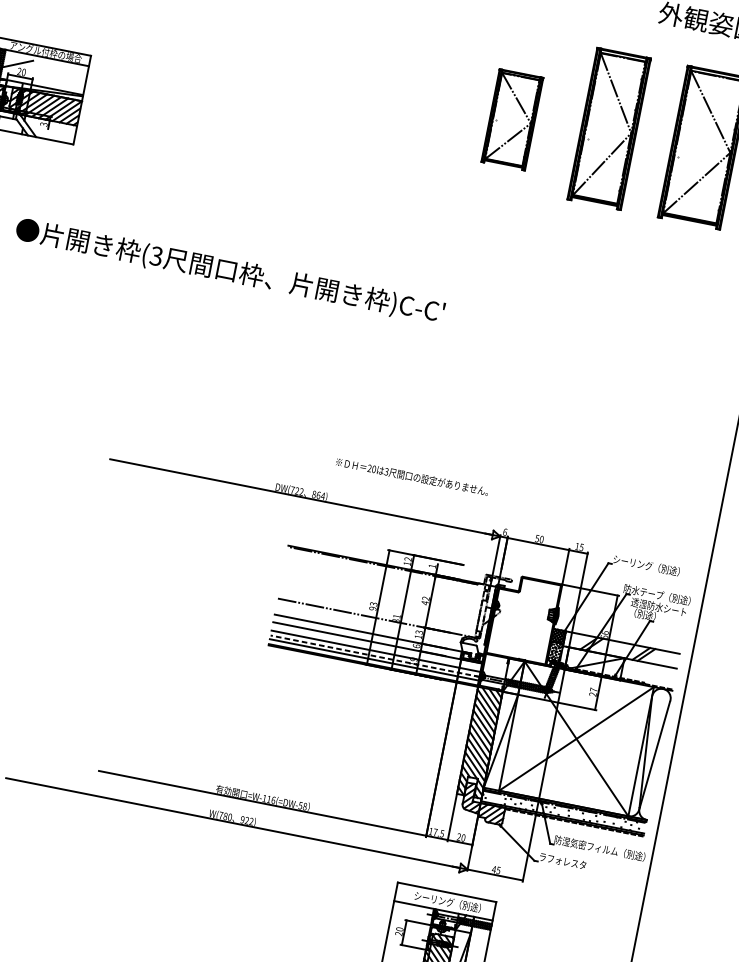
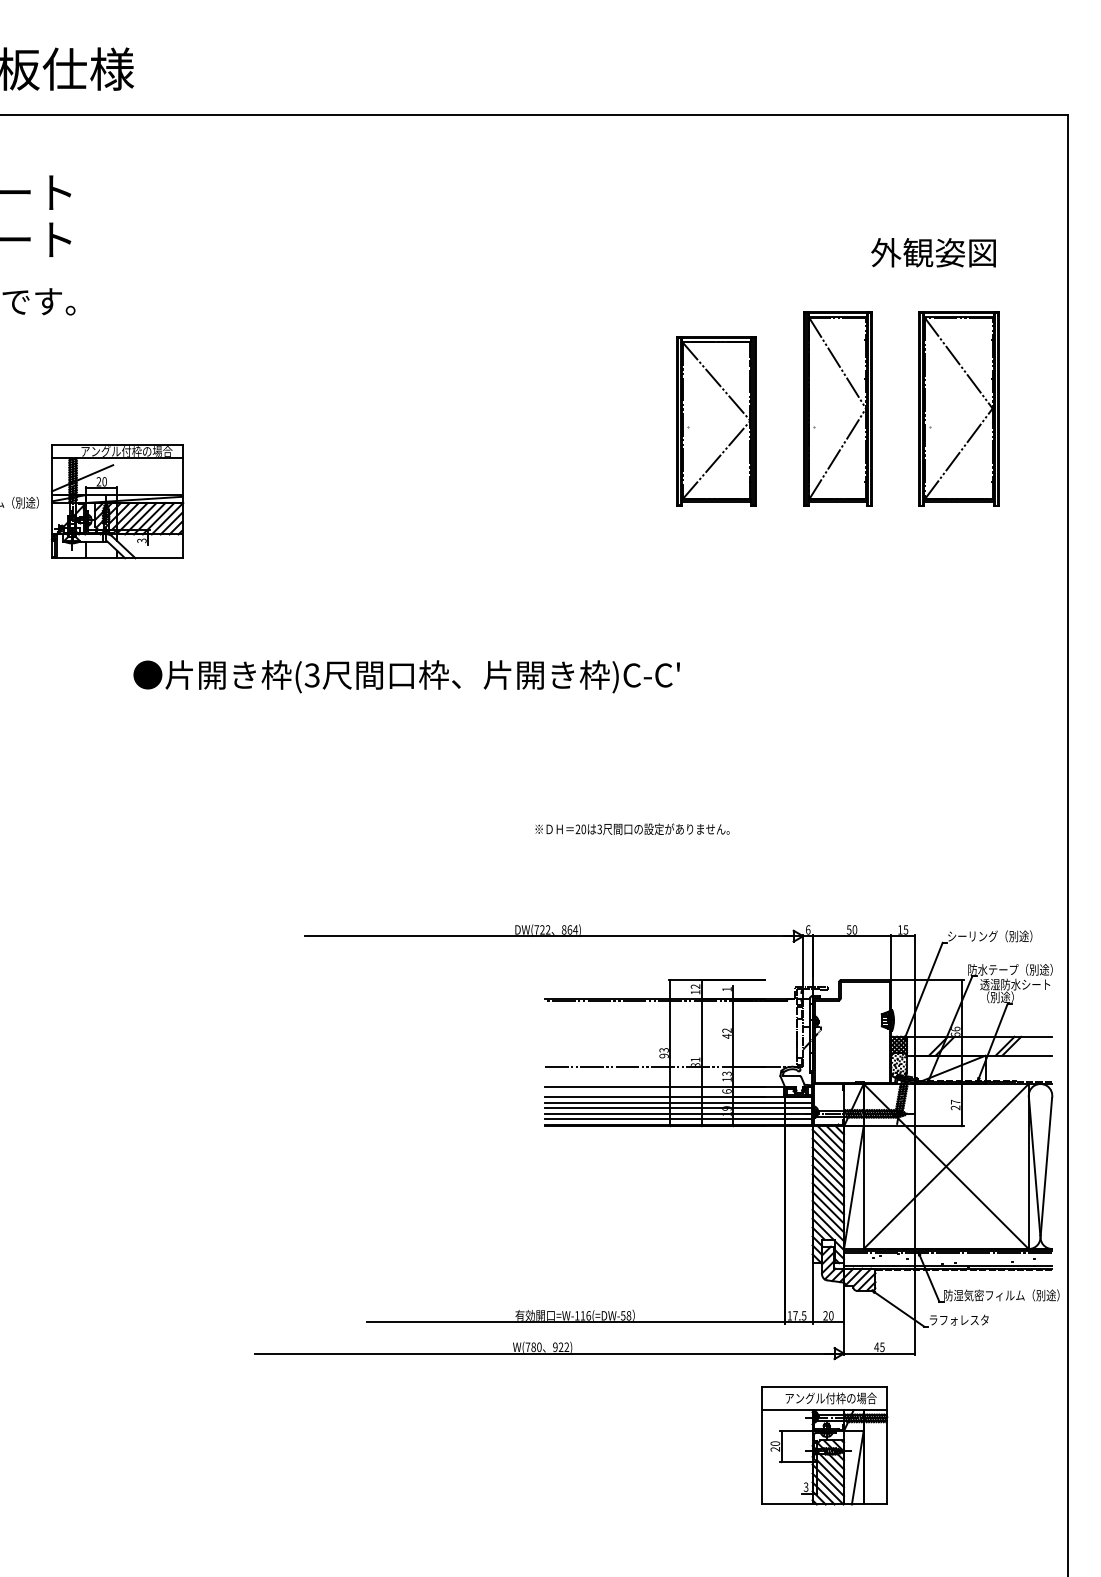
part: (512, 120) -> (716, 421), size x1.43
text: (412, 476) -> (632, 829), moved
line: (376, 647) -> (677, 1102), added
line: (374, 655) -> (677, 1113), dashed -> solid
text: (450, 902) -> (830, 1398), シーリング（別途） -> アングル付枠の場合

